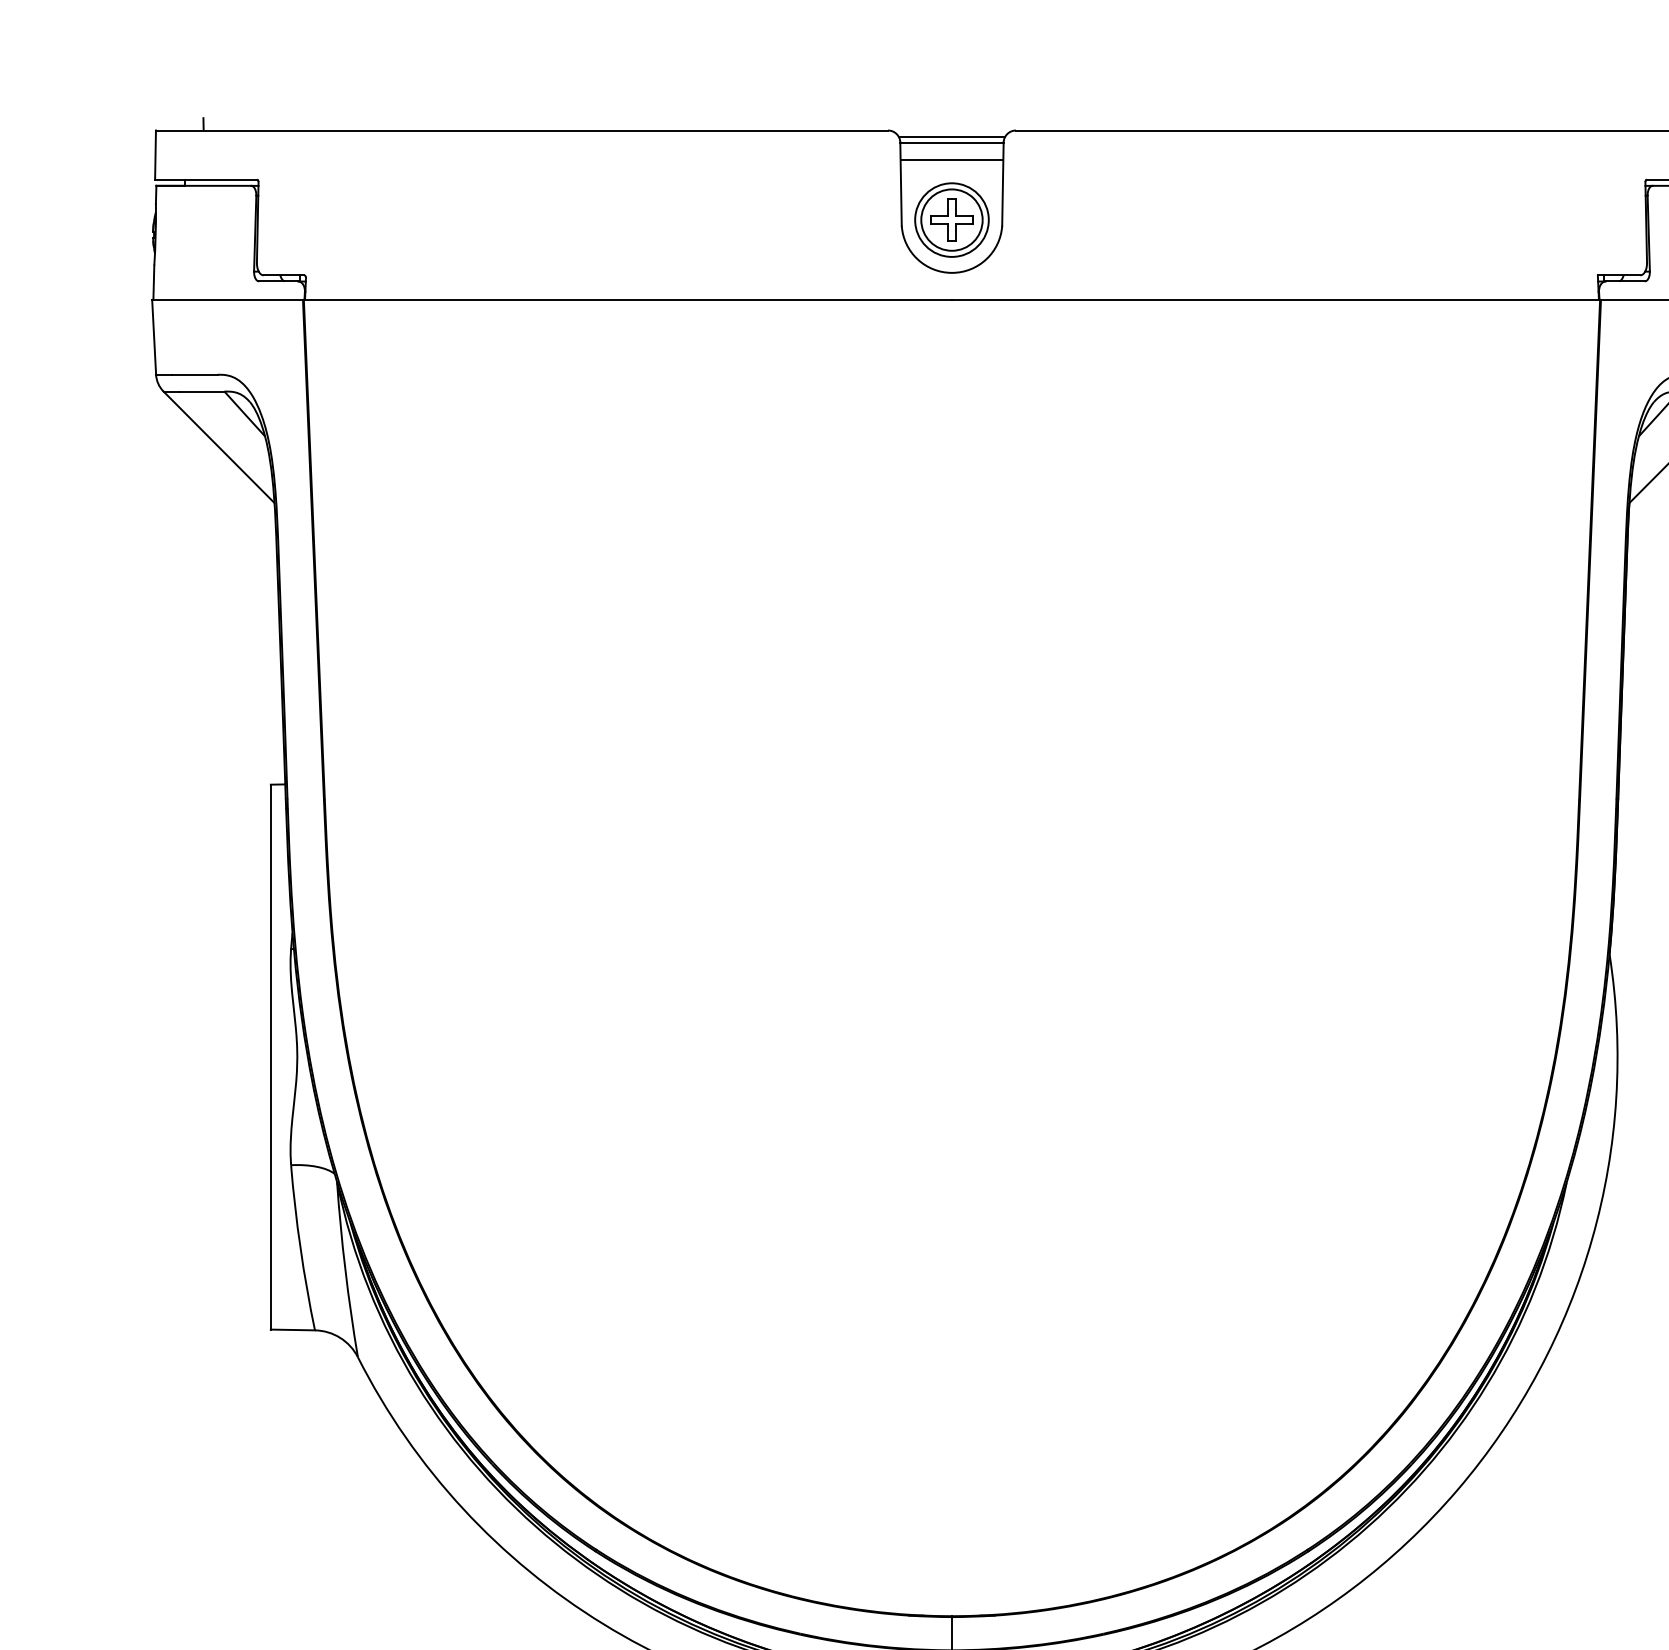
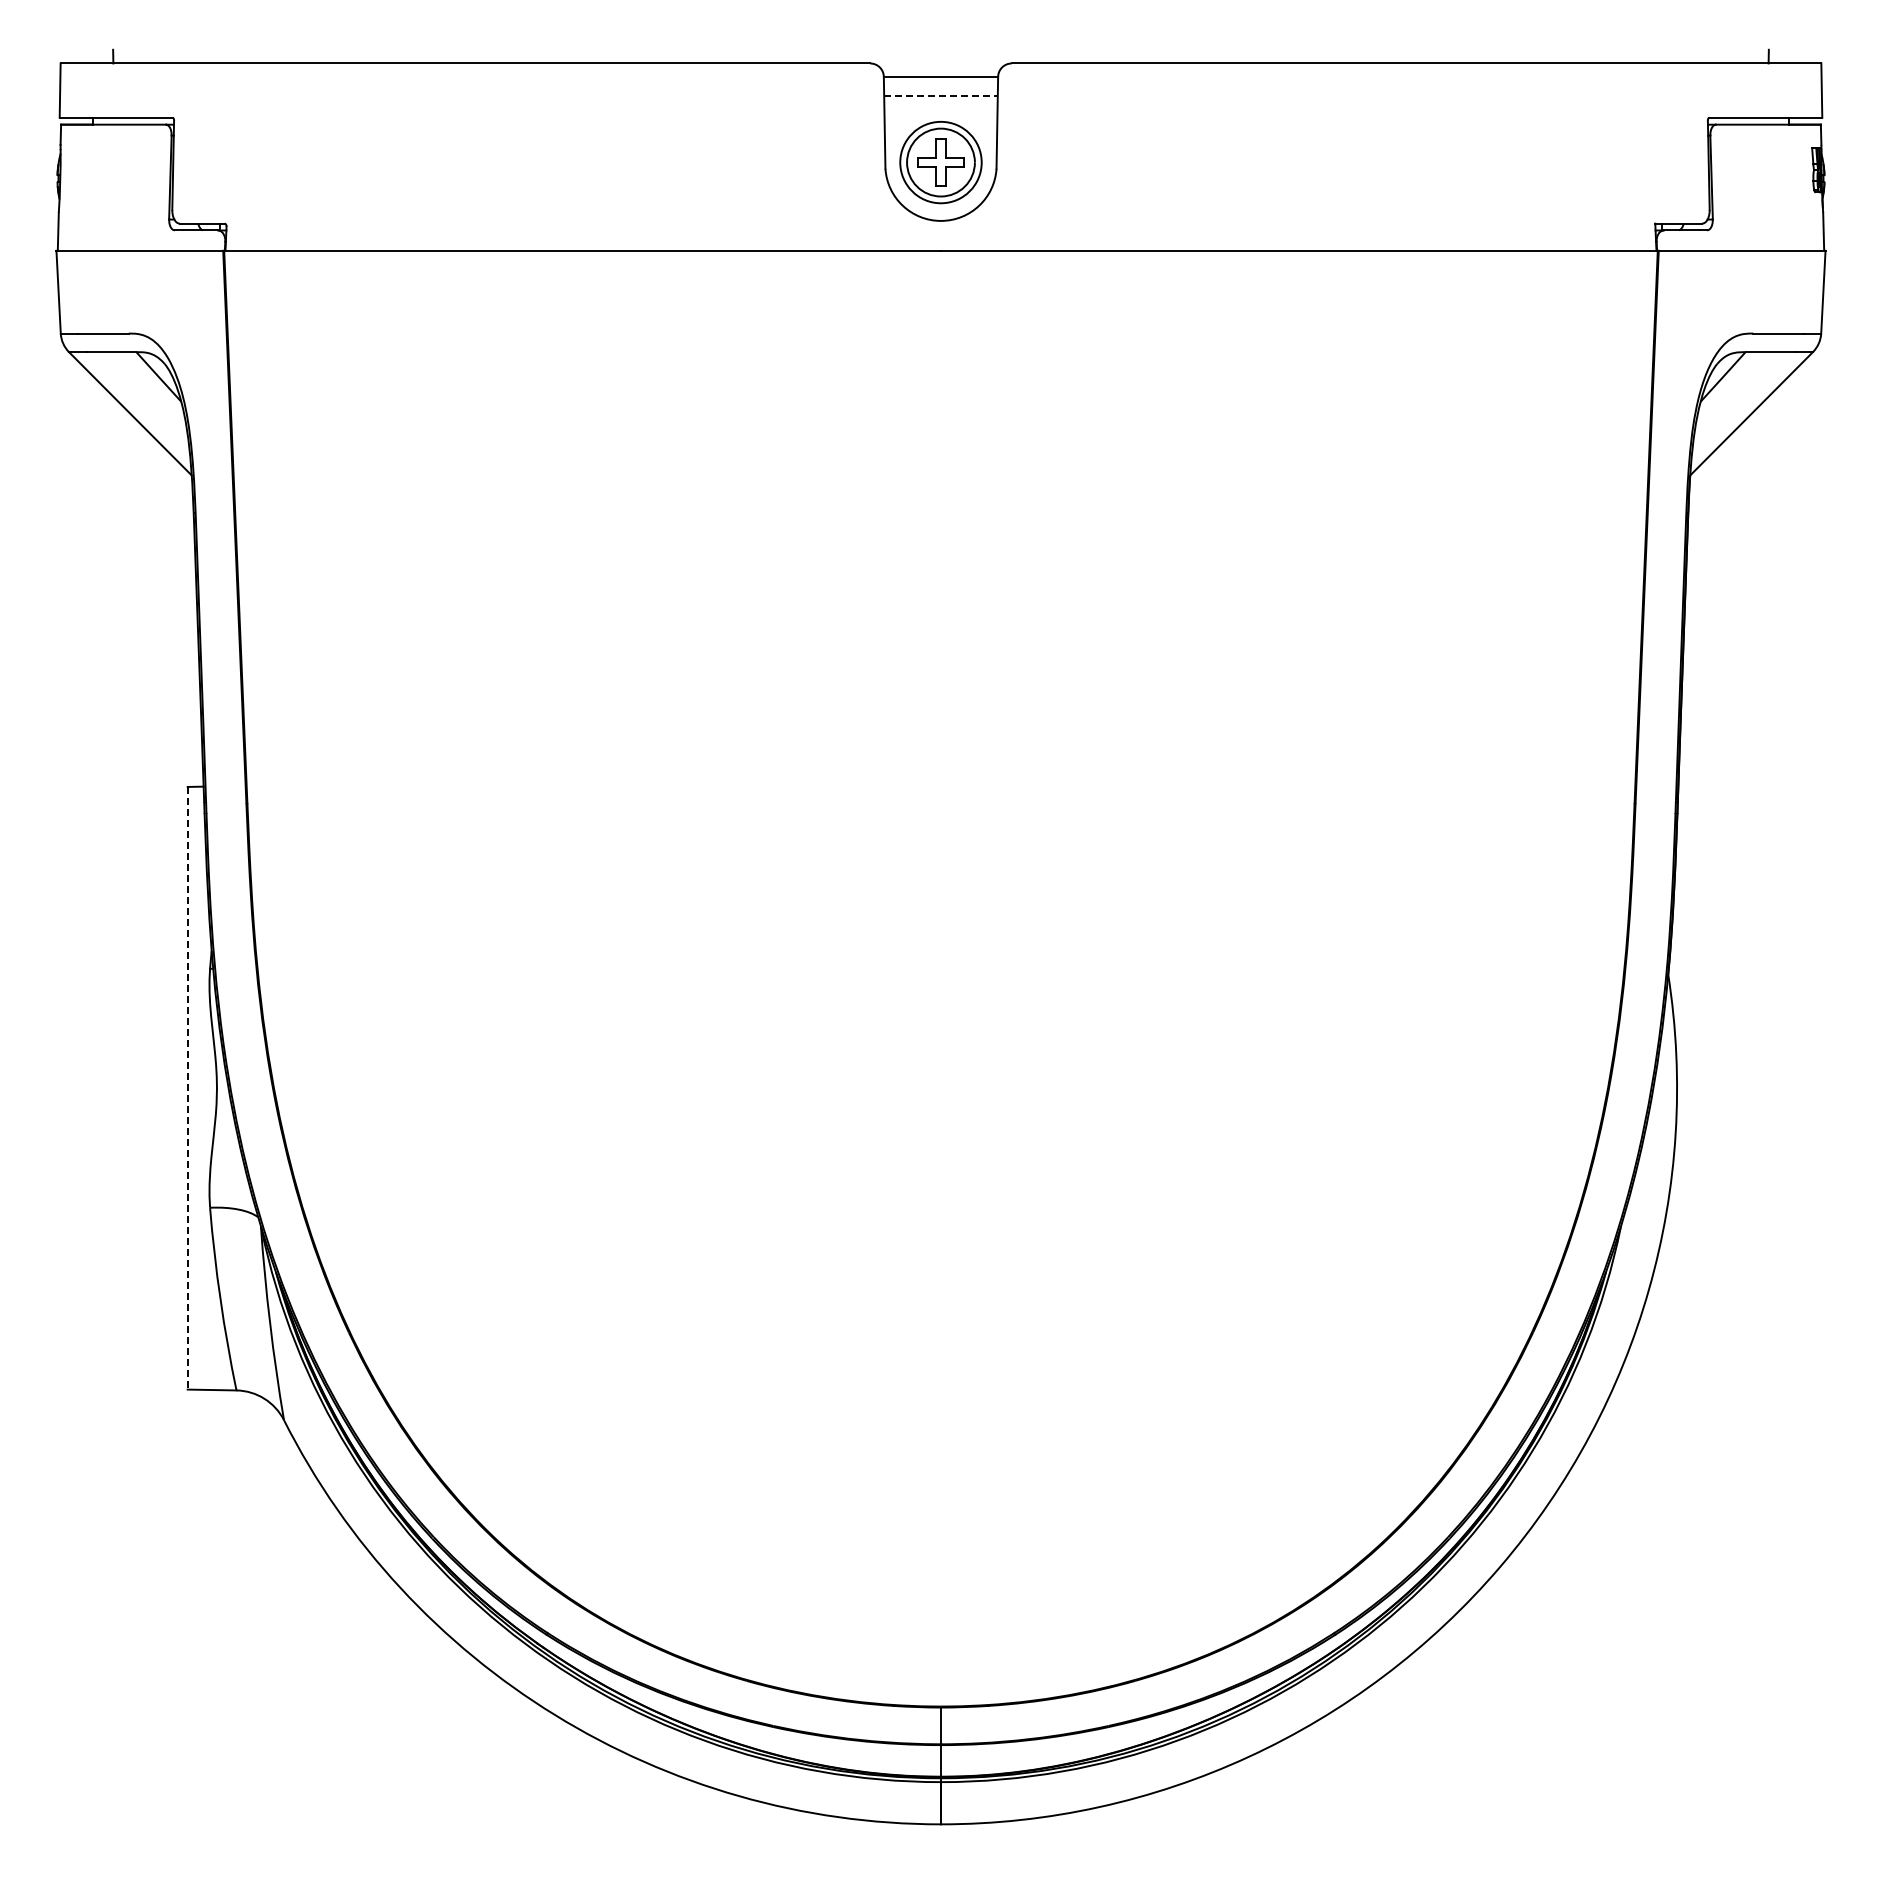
line: (951, 136) -> (940, 70), removed
line: (951, 160) -> (940, 96), solid -> dashed
line: (270, 1057) -> (187, 1088), solid -> dashed

